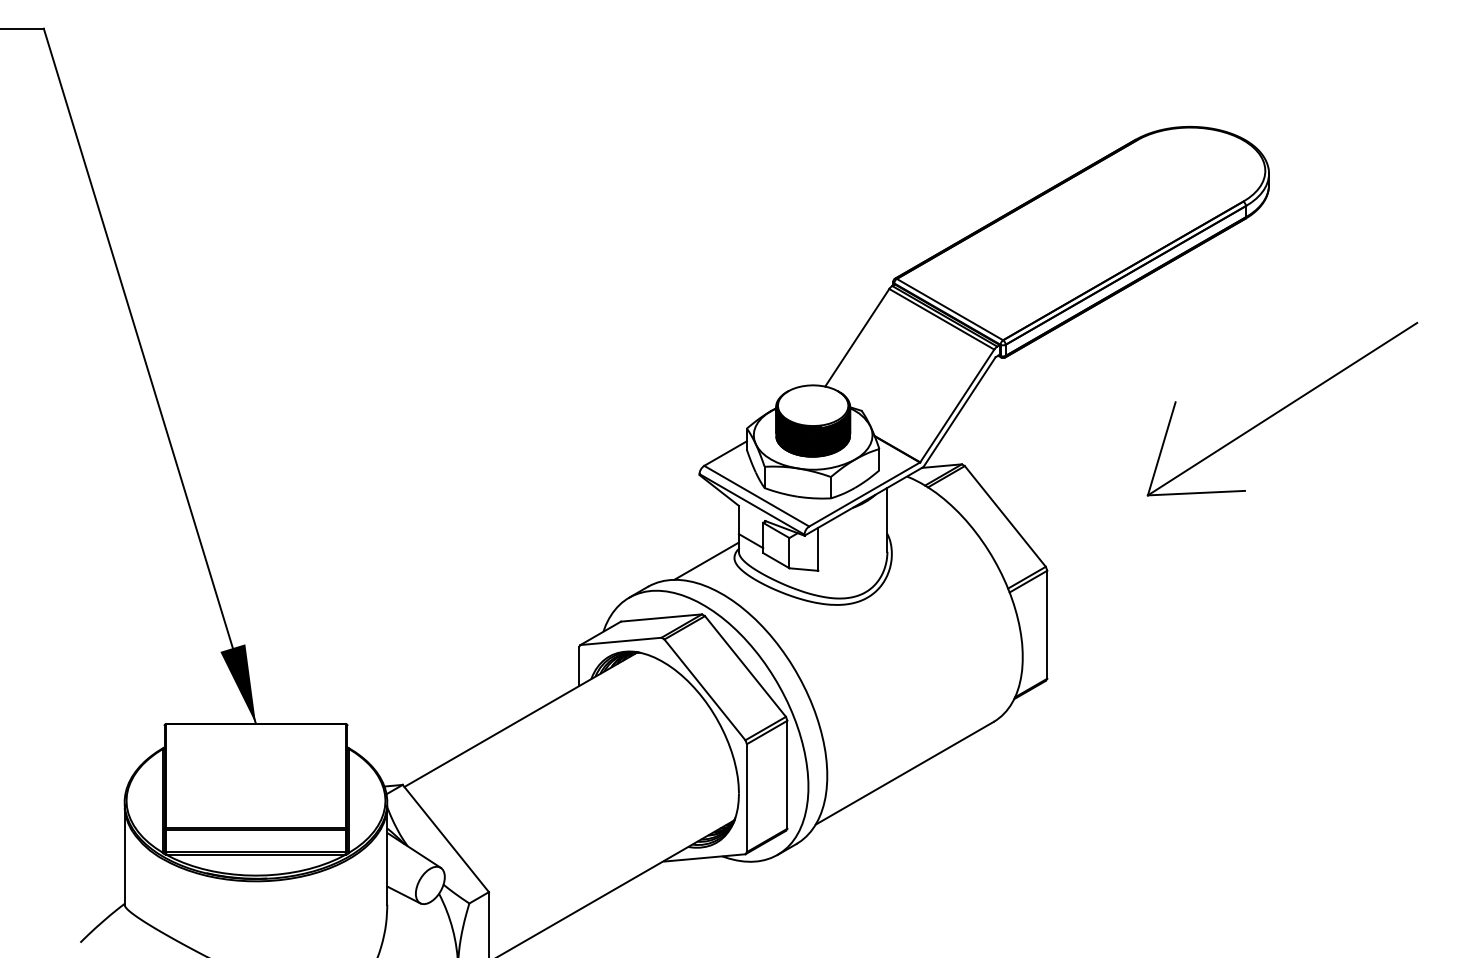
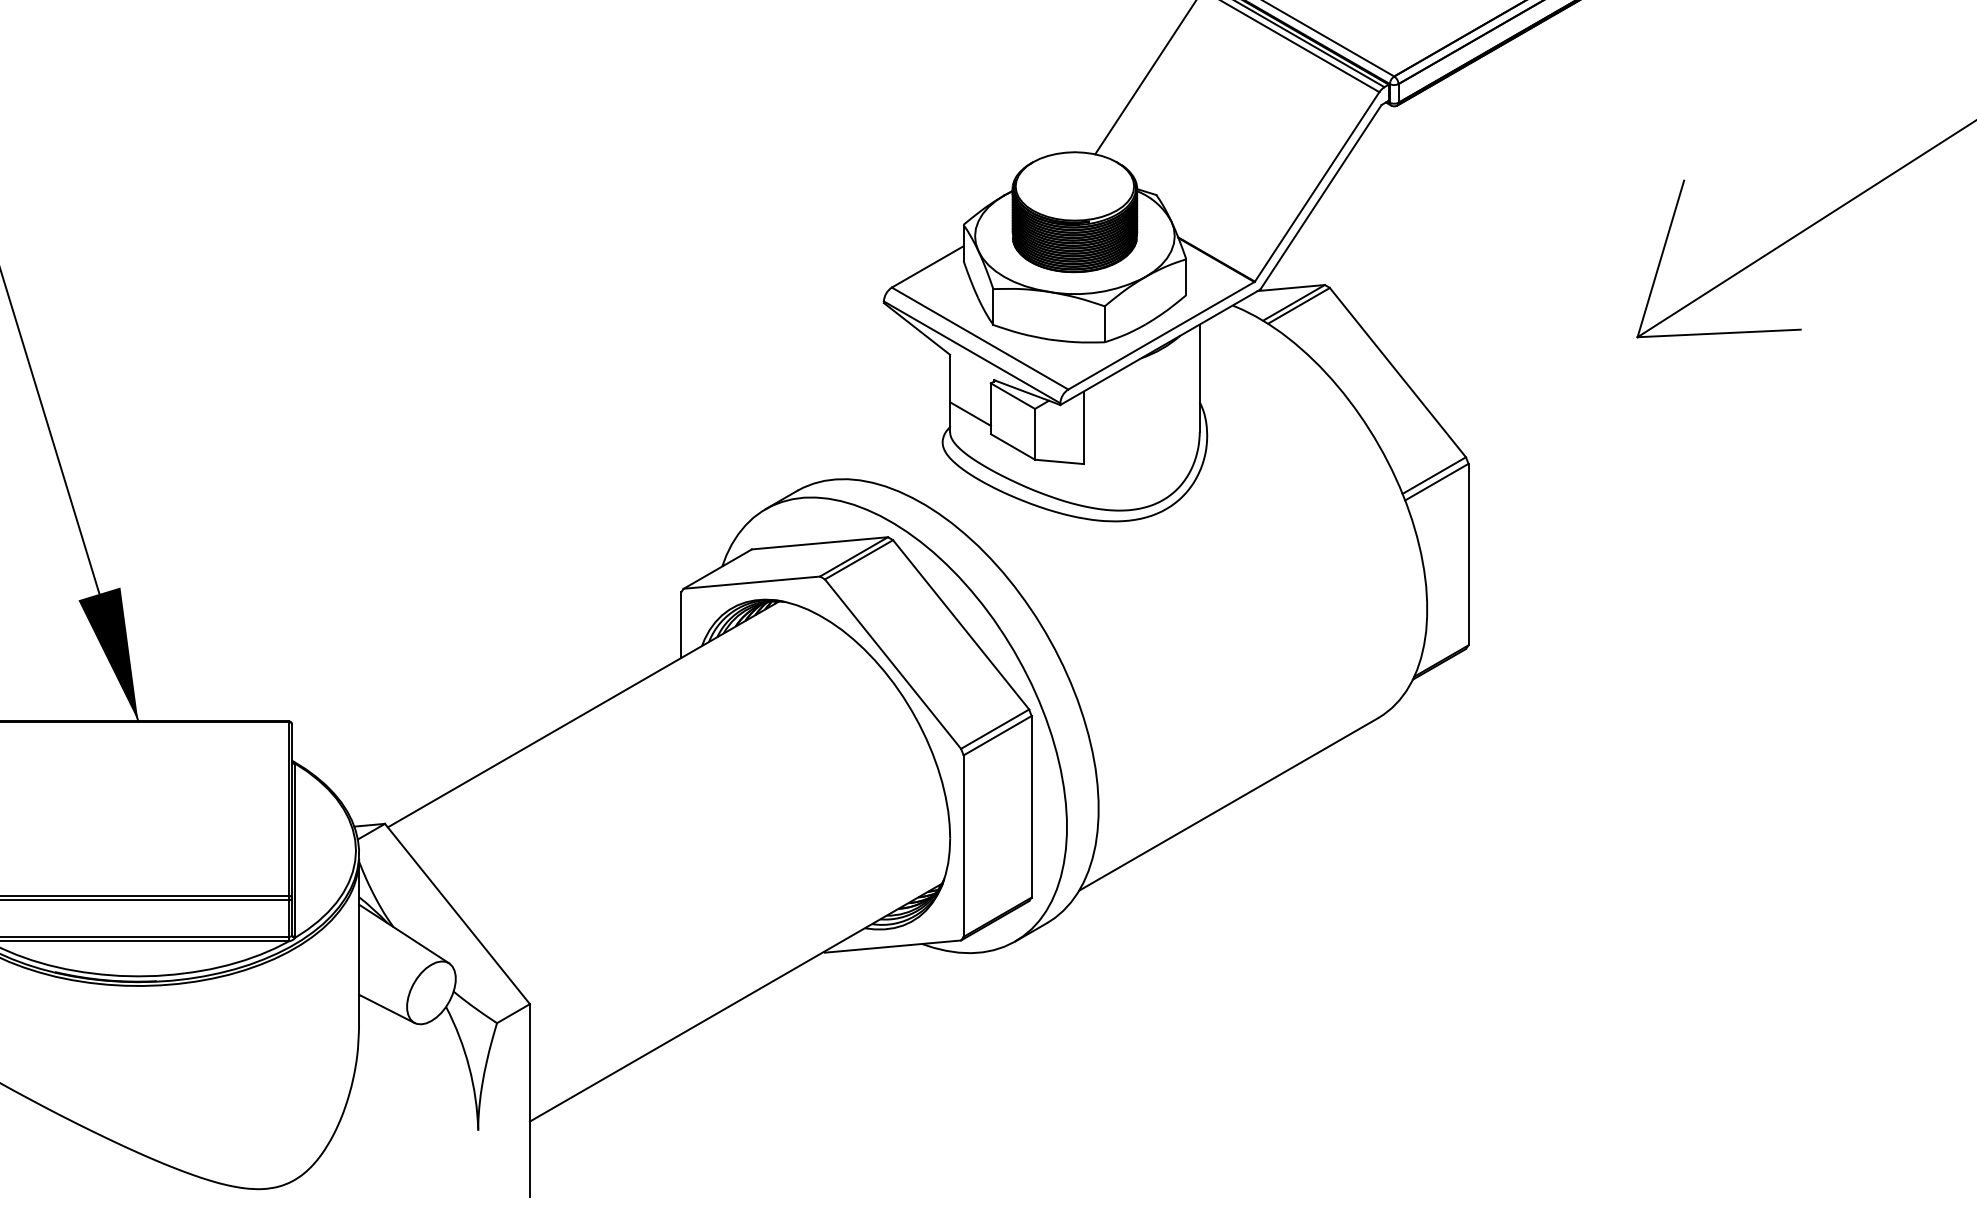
line: (706, 560) -> (895, 446), removed

